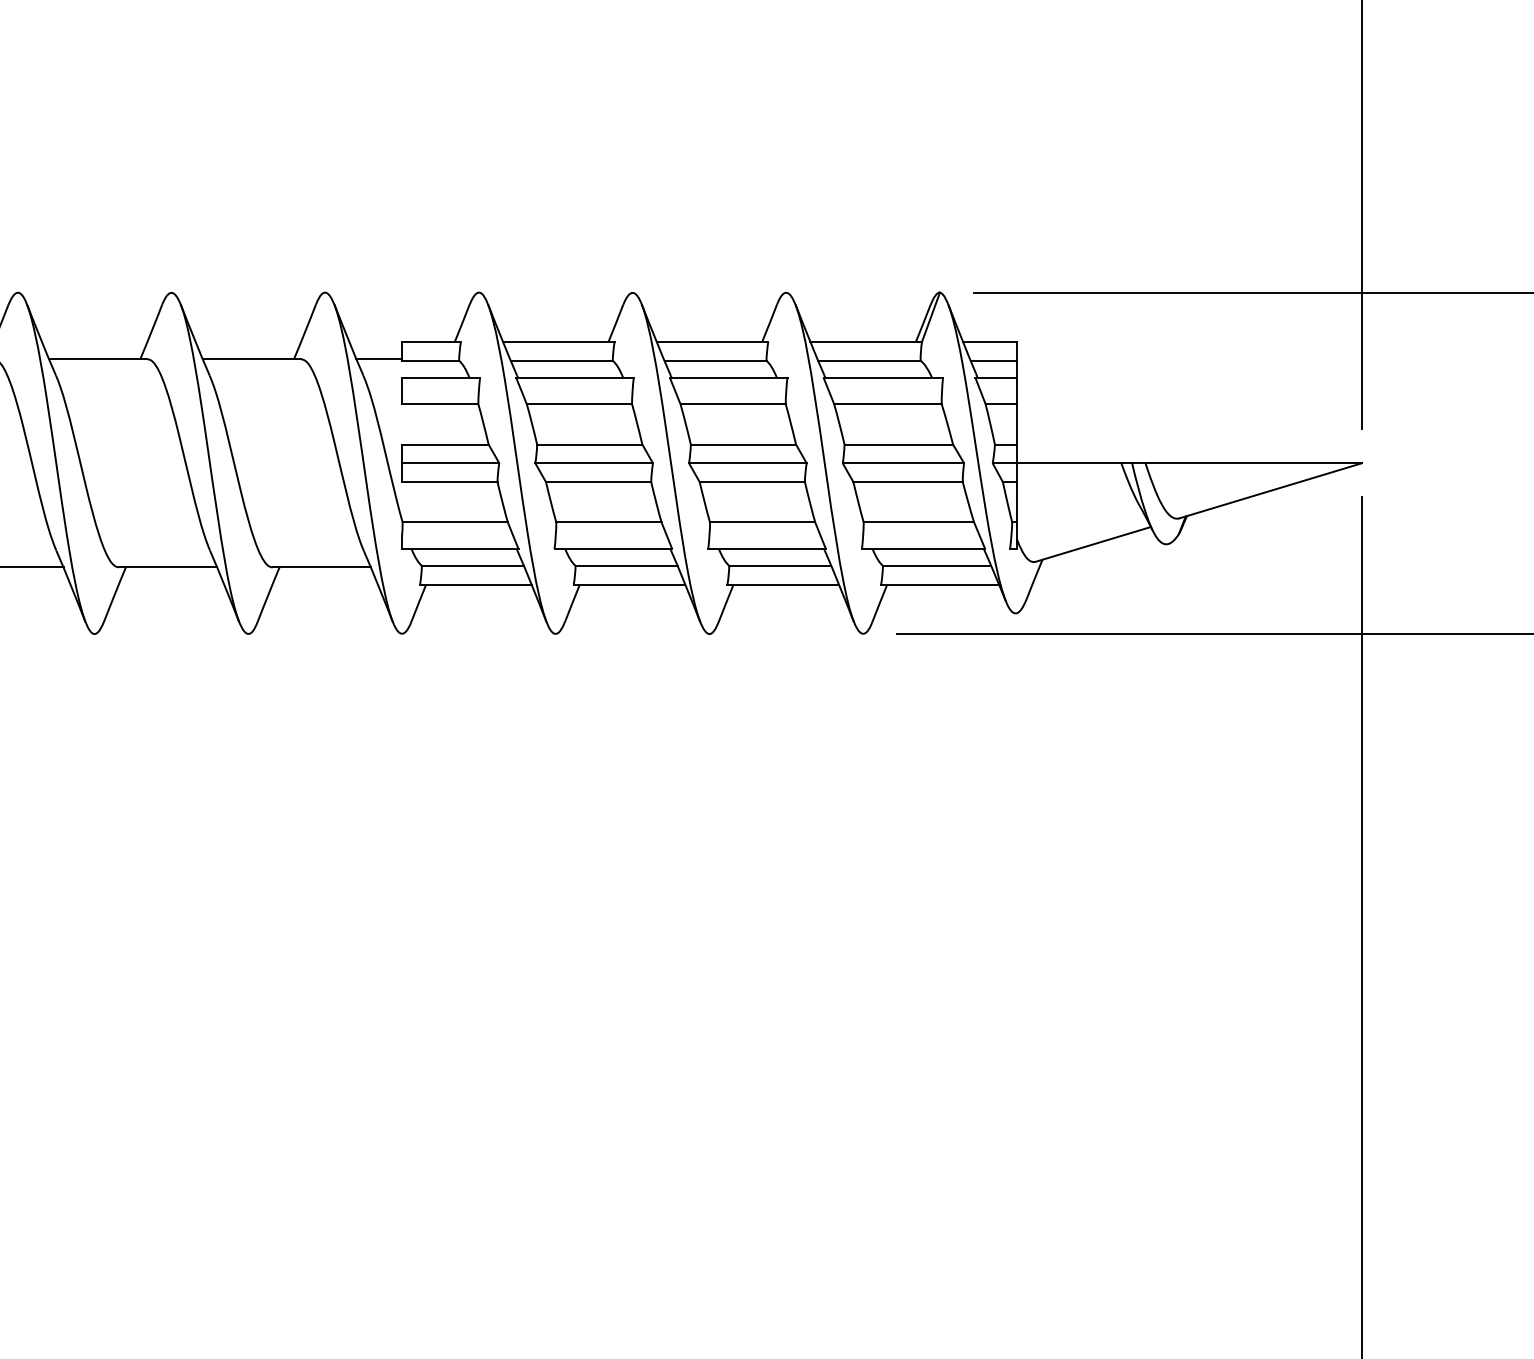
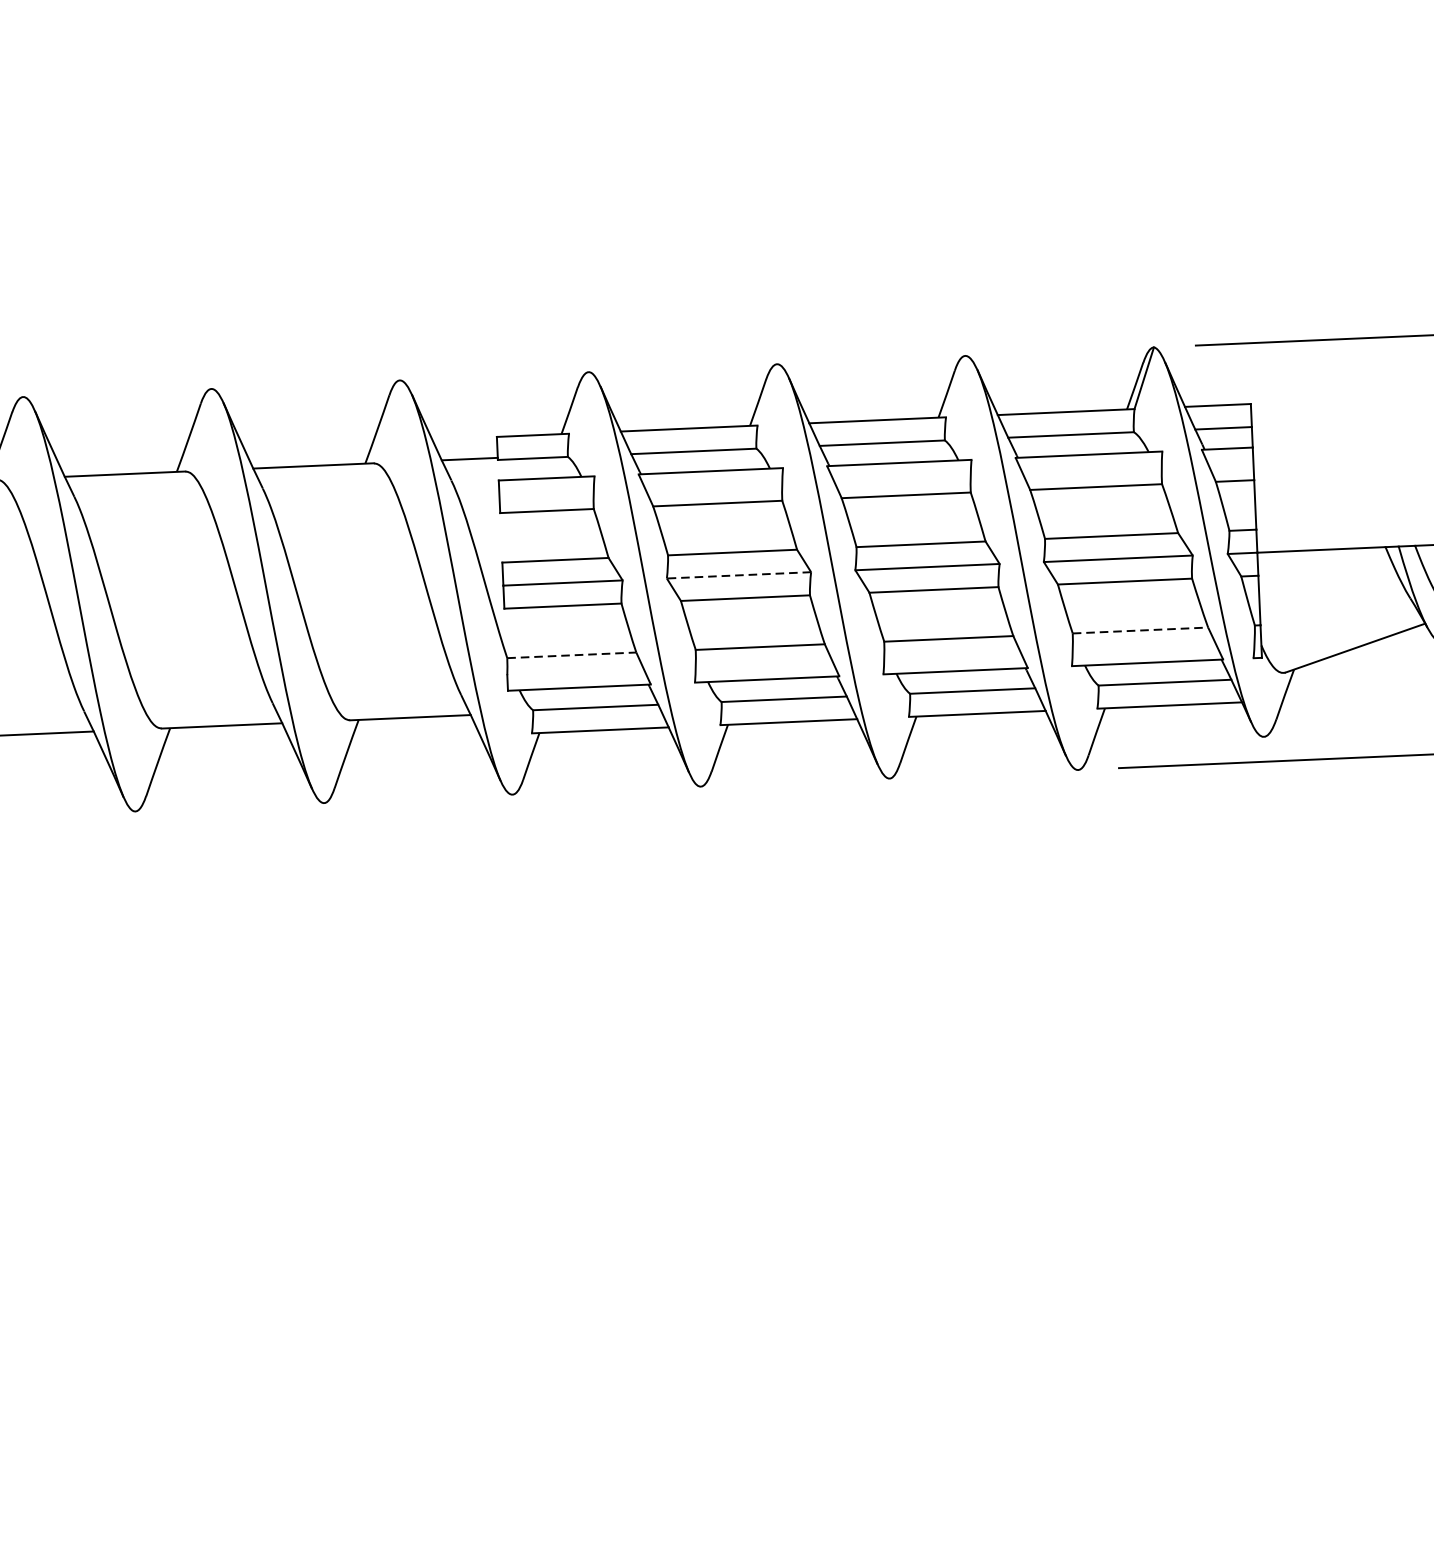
line: (594, 463) -> (739, 575), solid -> dashed
line: (455, 522) -> (572, 655), solid -> dashed
line: (919, 522) -> (1141, 630), solid -> dashed

